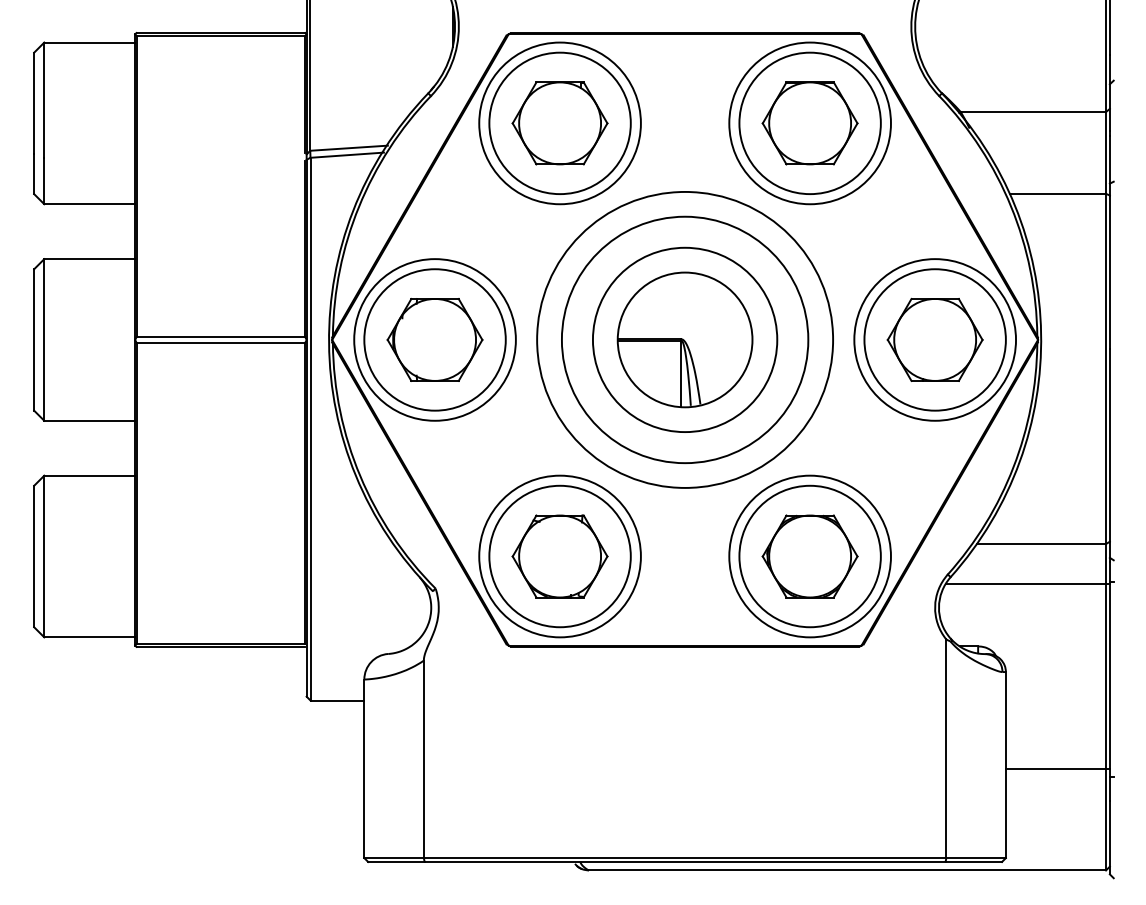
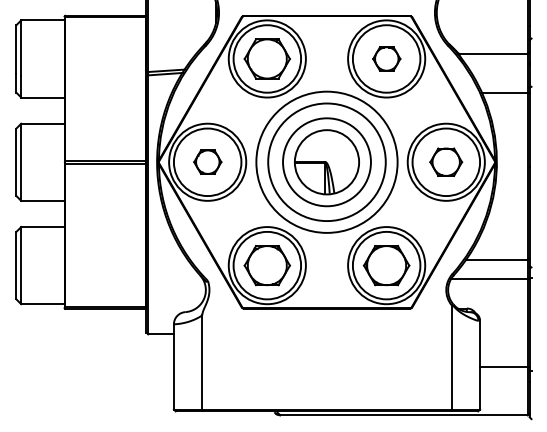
part: (809, 122) -> (386, 58), size x0.6
part: (434, 338) -> (207, 161), size x0.6
part: (933, 338) -> (445, 161), size x0.7

